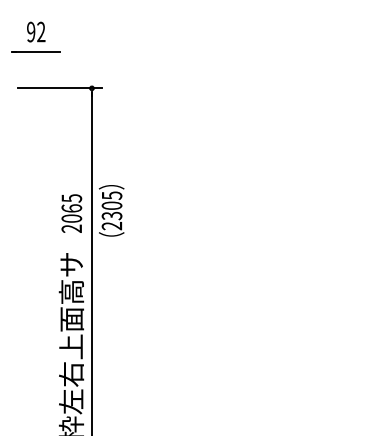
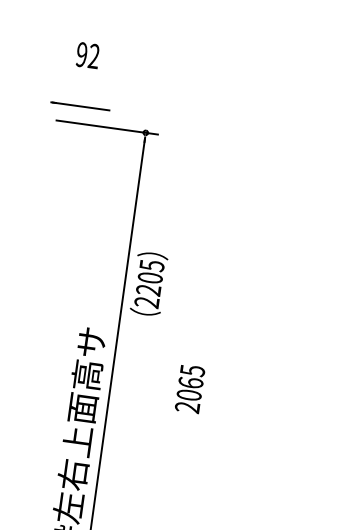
line: (35, 51) -> (80, 105), moved
text: (71, 213) -> (189, 388), moved
text: (112, 215) -> (149, 289), 2305 -> 2205

